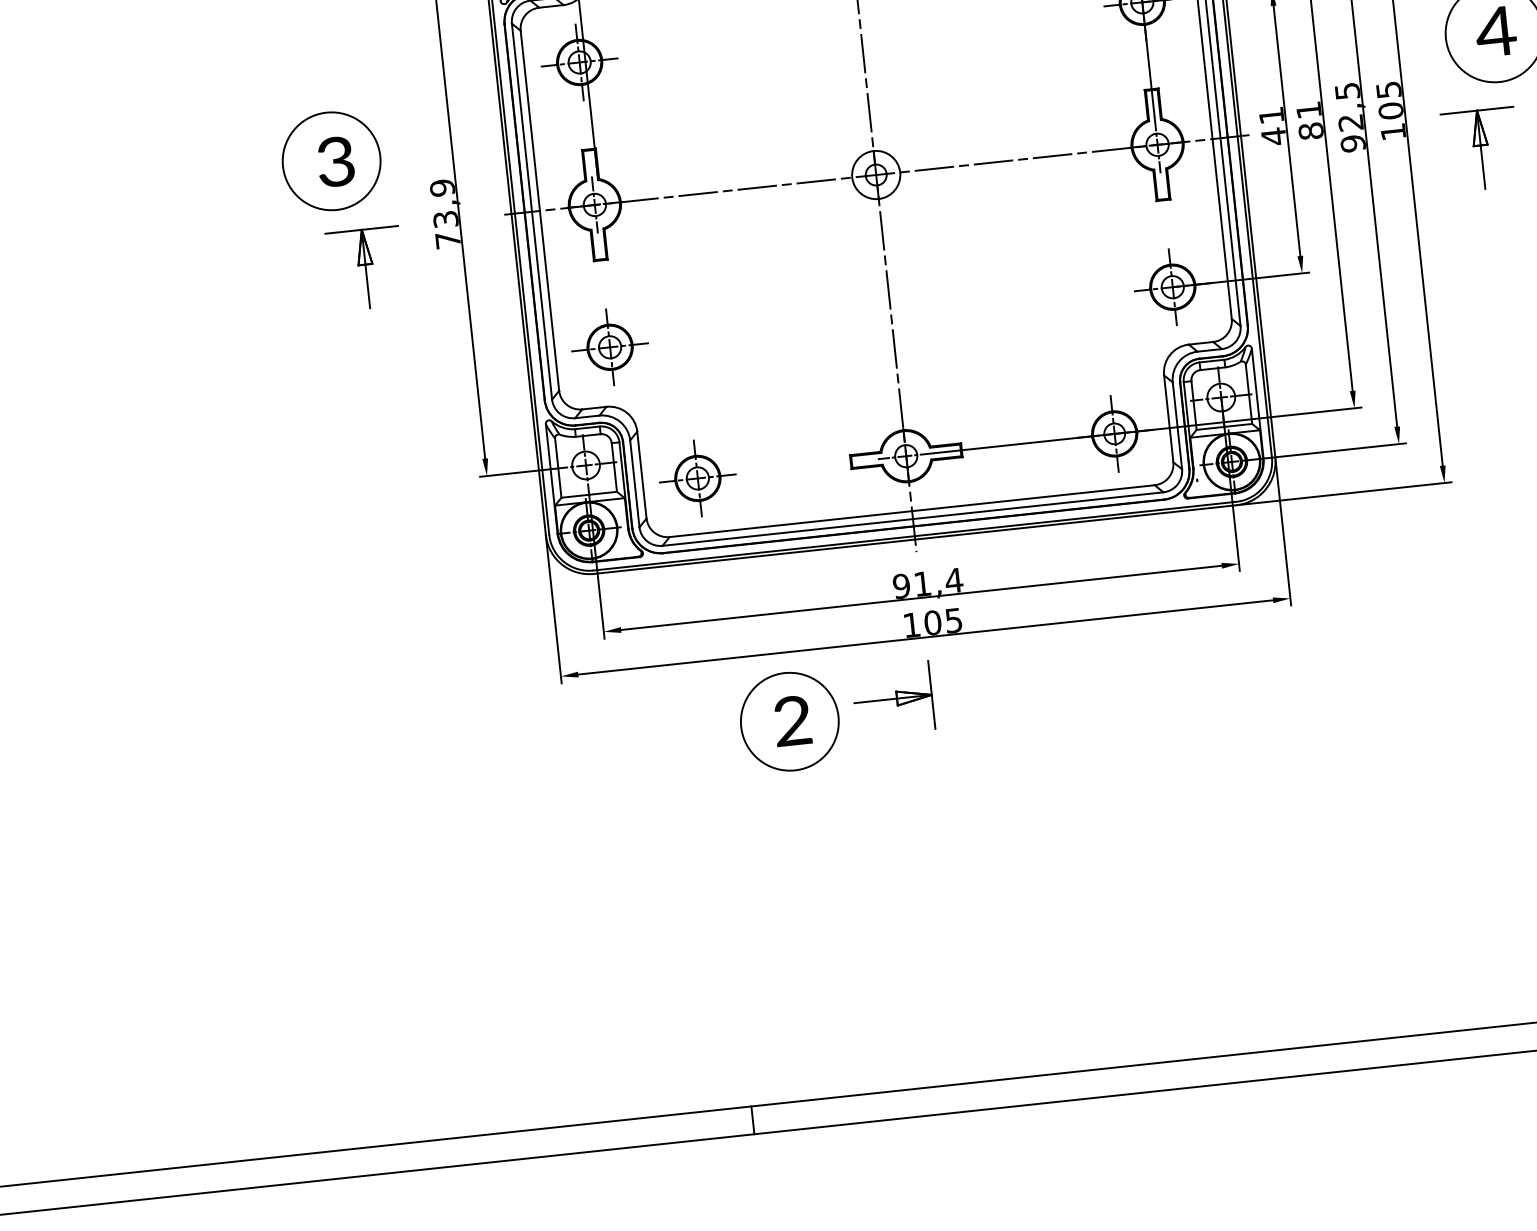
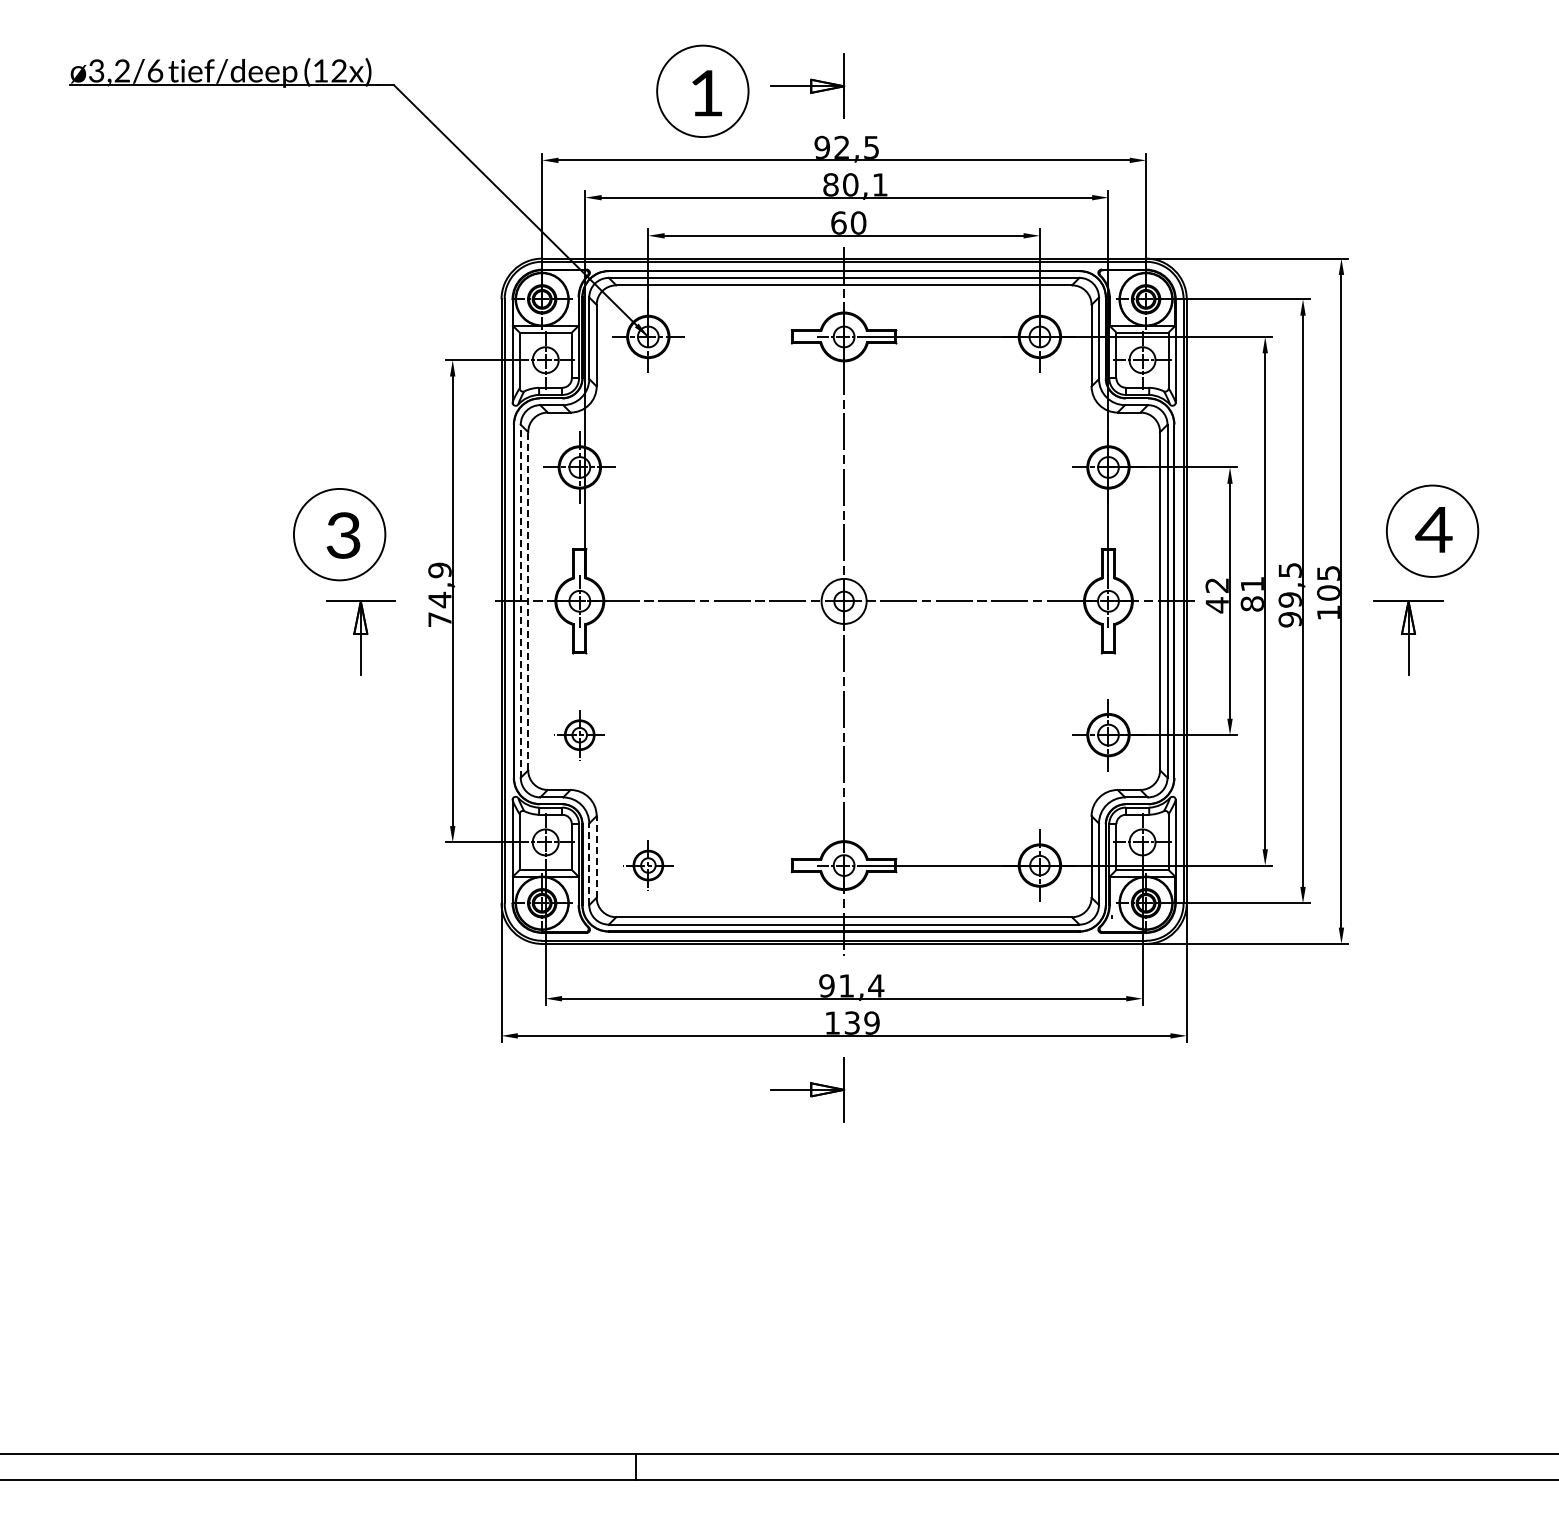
text: (1270, 115) -> (1216, 585), 41 -> 42
text: (1350, 122) -> (1289, 599), 92,5 -> 99,5
line: (540, 209) -> (528, 600), solid -> dashed
line: (531, 211) -> (520, 601), solid -> dashed
text: (445, 218) -> (439, 599), 73,9 -> 74,9
part: (609, 347) -> (579, 735), size x0.7
line: (641, 474) -> (596, 856), solid -> dashed
part: (698, 478) -> (648, 865), size x0.7
line: (635, 484) -> (589, 864), solid -> dashed
text: (942, 621) -> (861, 1022), 105 -> 139
part: (789, 721) -> (709, 1100), removed

